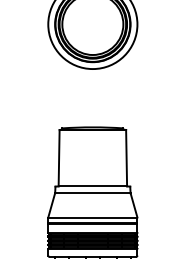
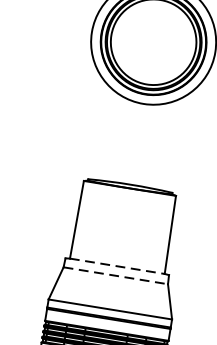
line: (93, 186) -> (118, 266), solid -> dashed
line: (92, 193) -> (115, 276), solid -> dashed

